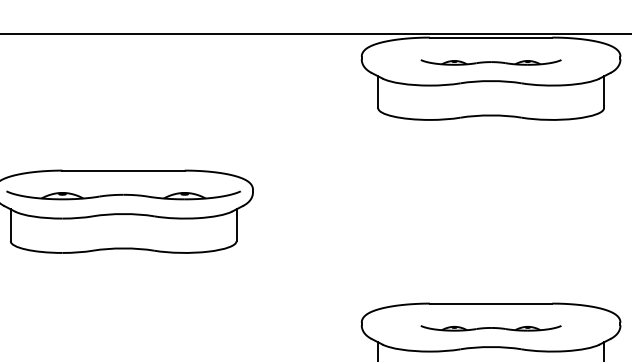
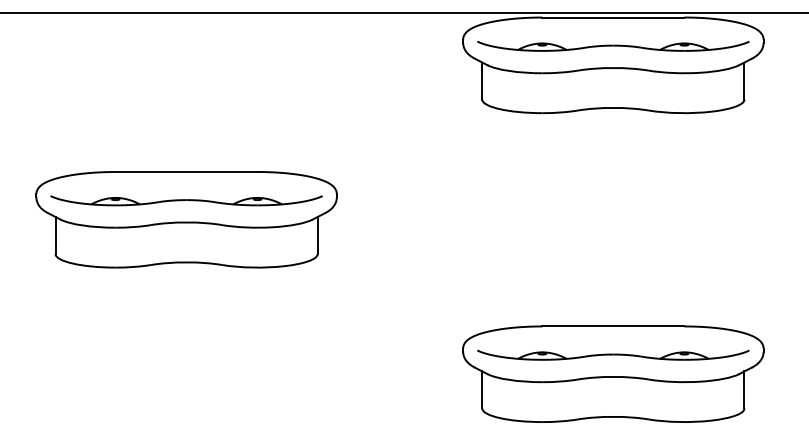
part: (491, 62) -> (613, 46), size x1.67
part: (491, 327) -> (613, 354), size x1.67

